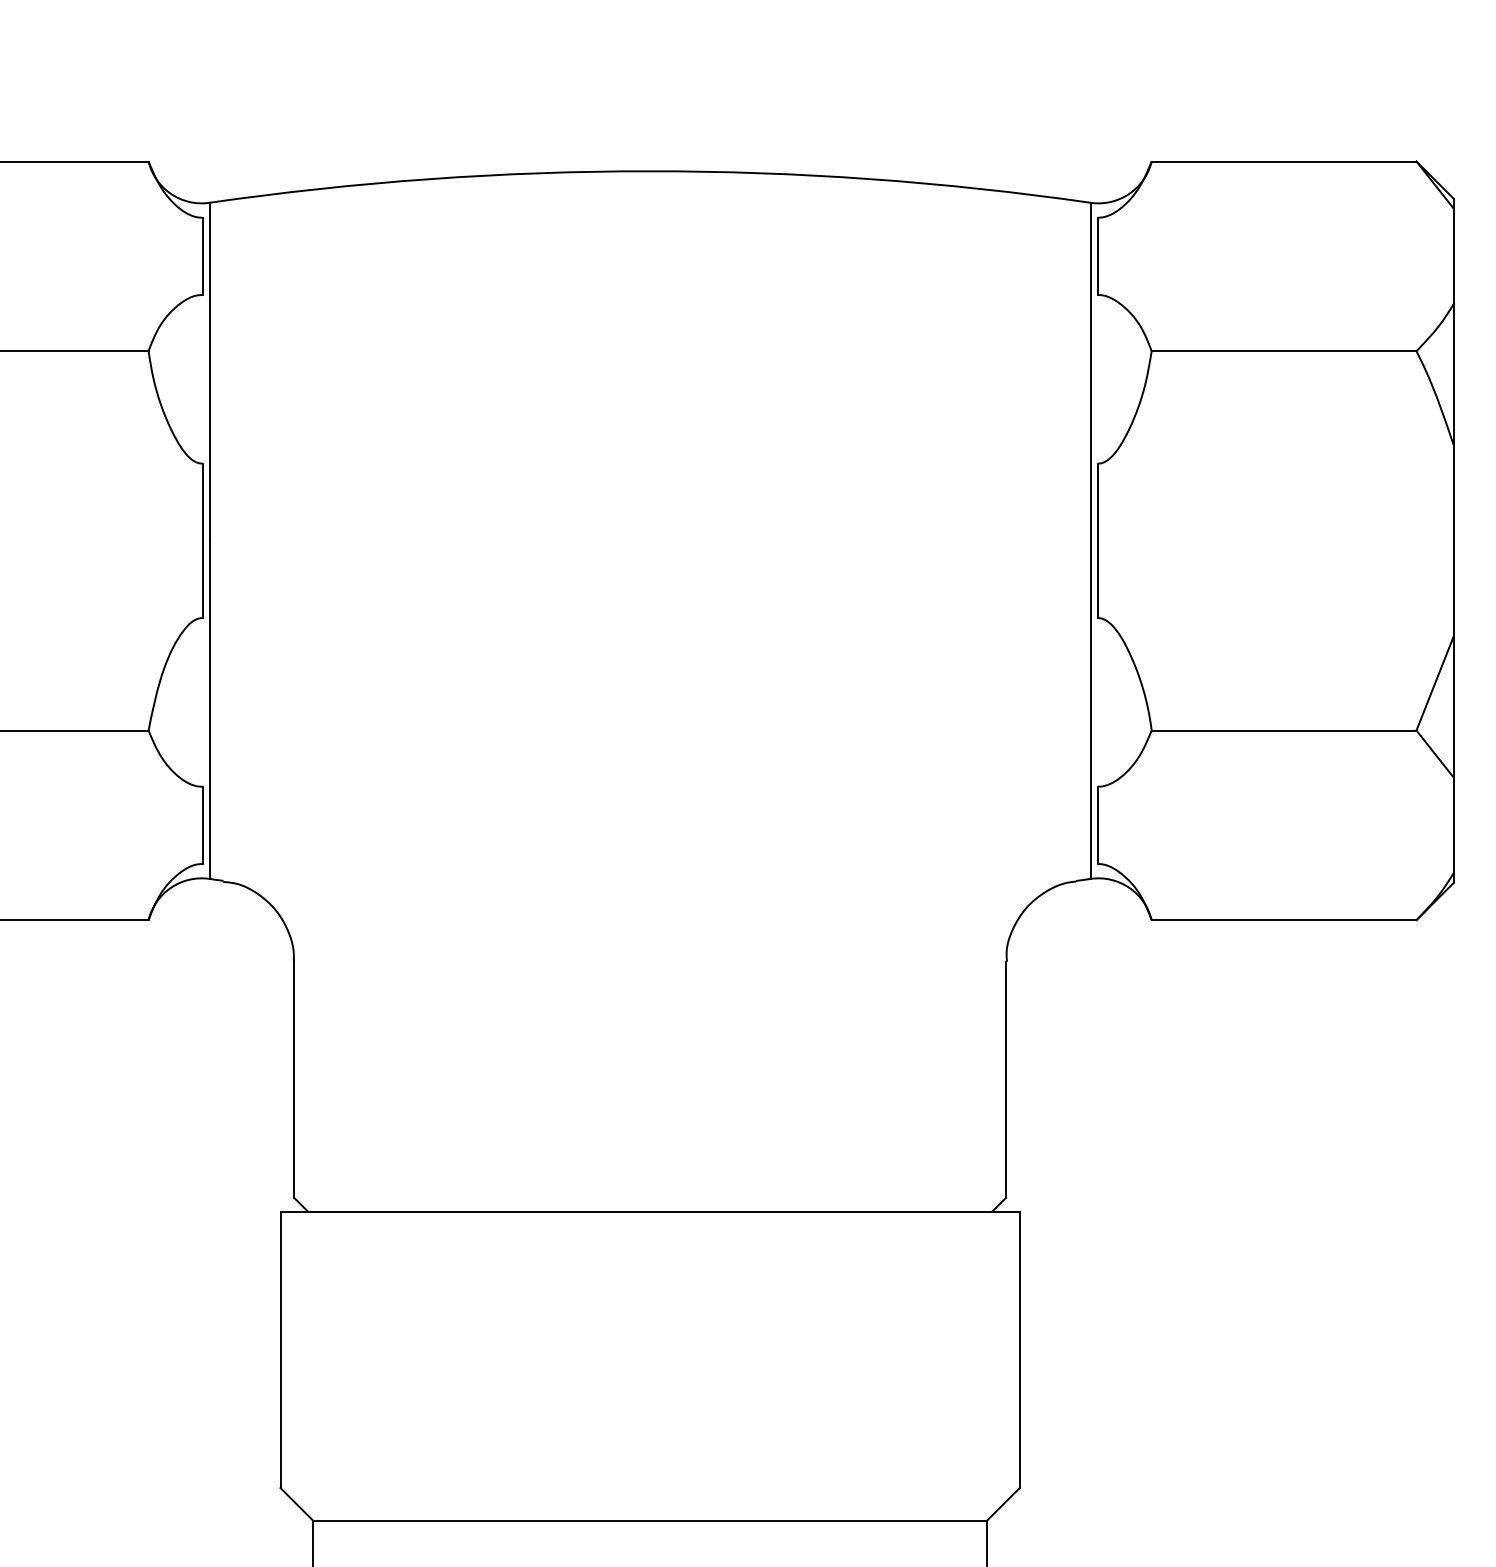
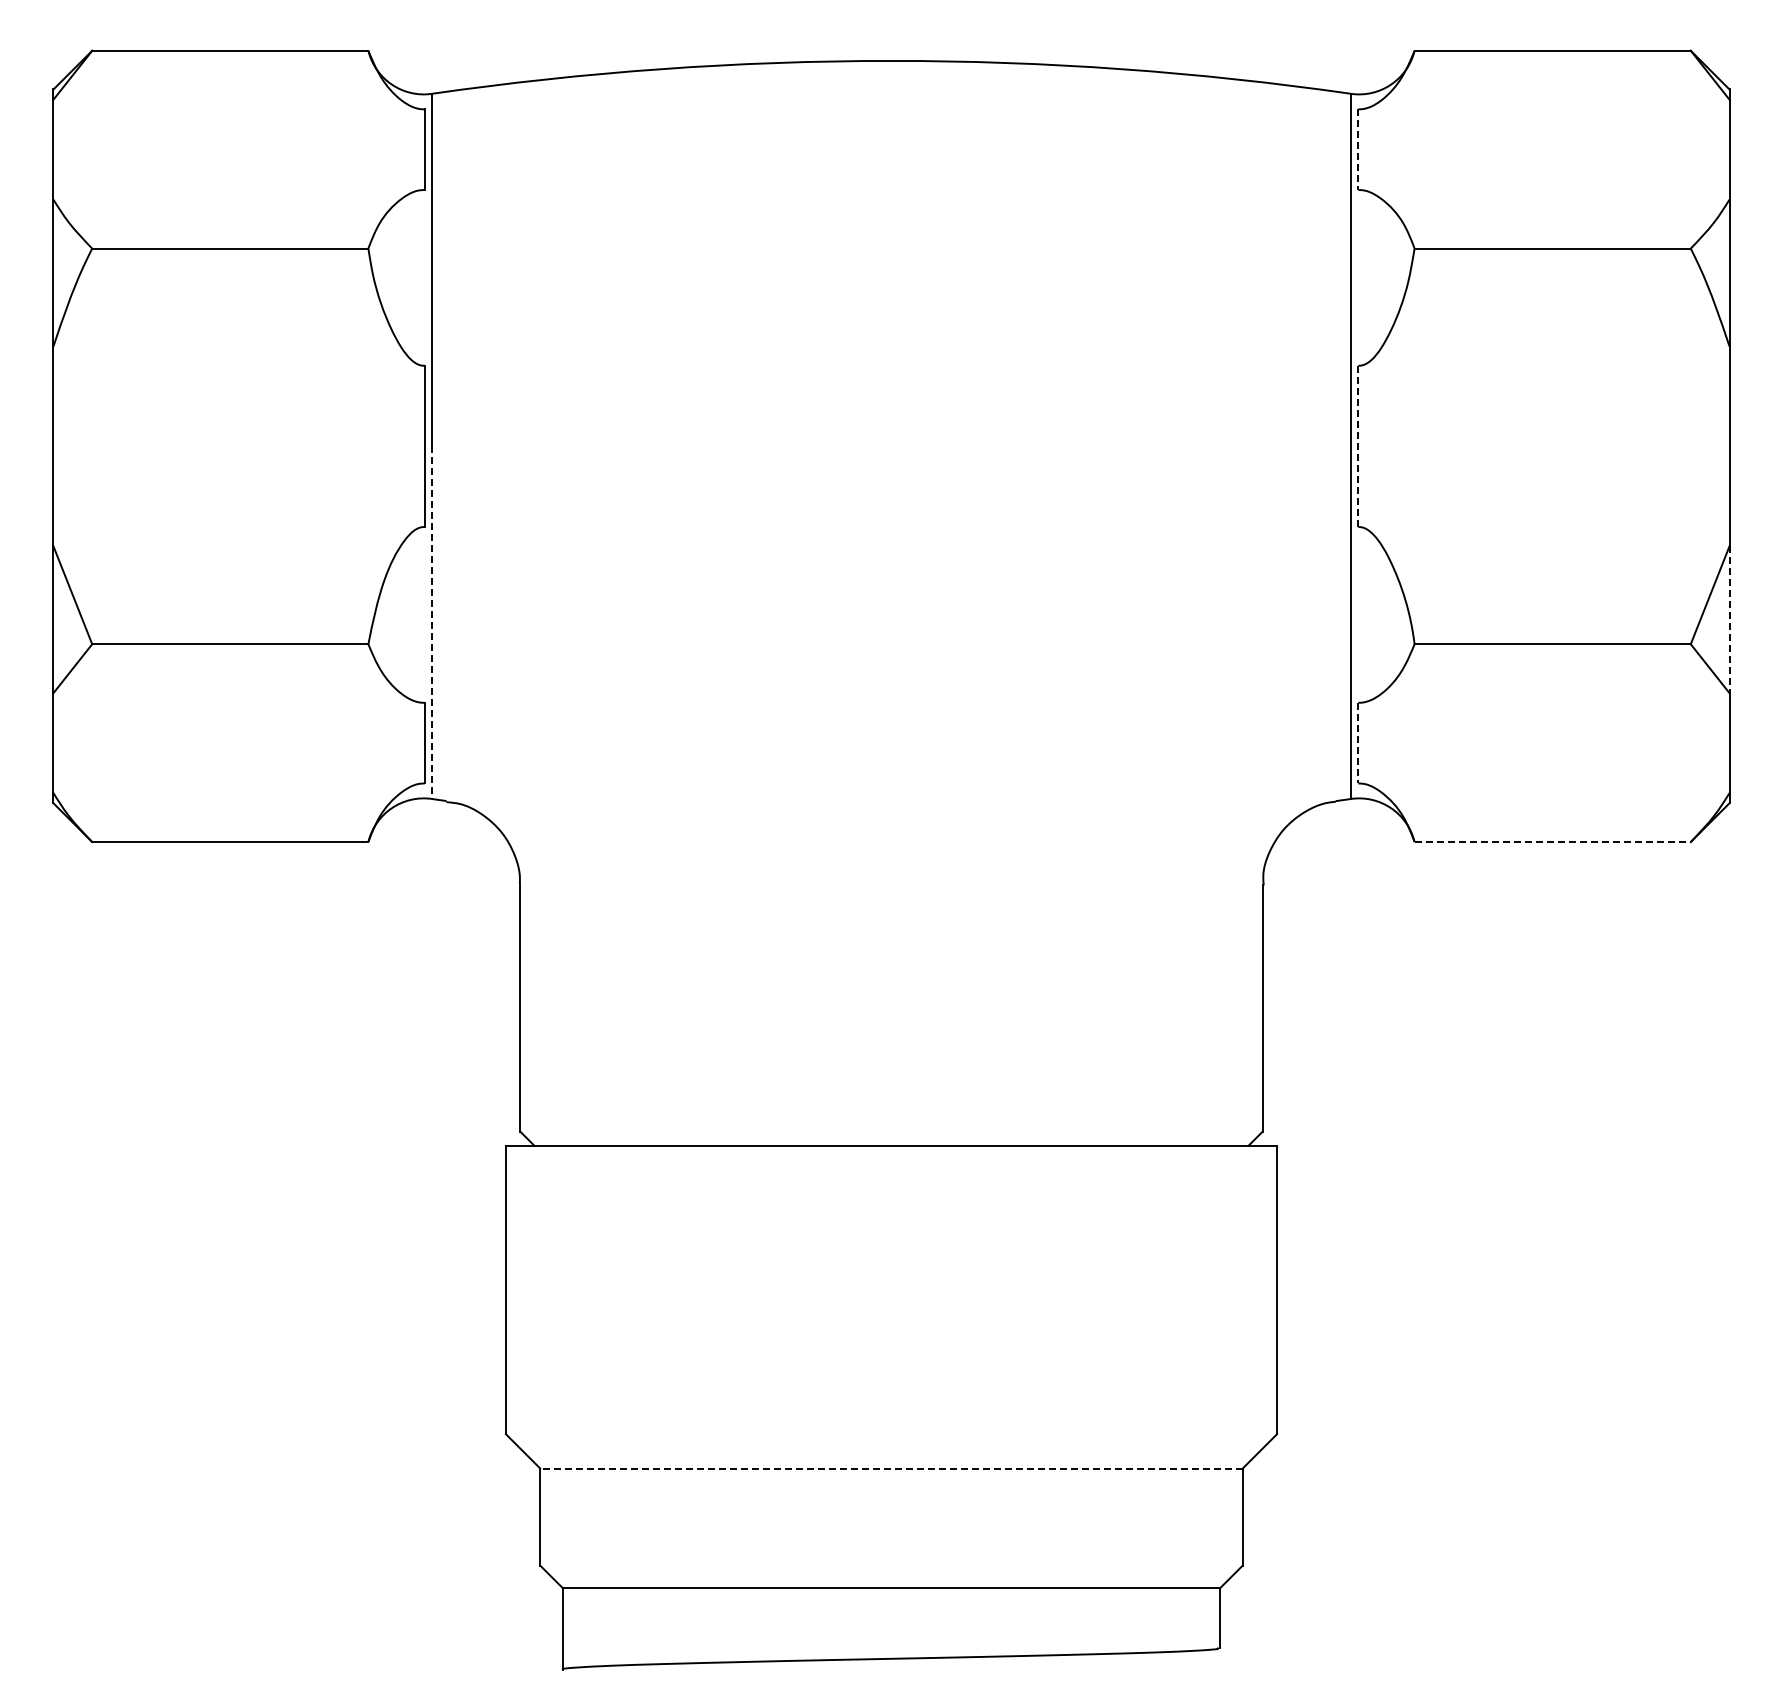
line: (1097, 257) -> (1358, 150), solid -> dashed
line: (1097, 540) -> (1358, 446), solid -> dashed
line: (1453, 707) -> (1729, 620), solid -> dashed
line: (210, 710) -> (432, 623), solid -> dashed
line: (1097, 825) -> (1358, 743), solid -> dashed
line: (1284, 920) -> (1553, 842), solid -> dashed
line: (649, 1520) -> (890, 1468), solid -> dashed

